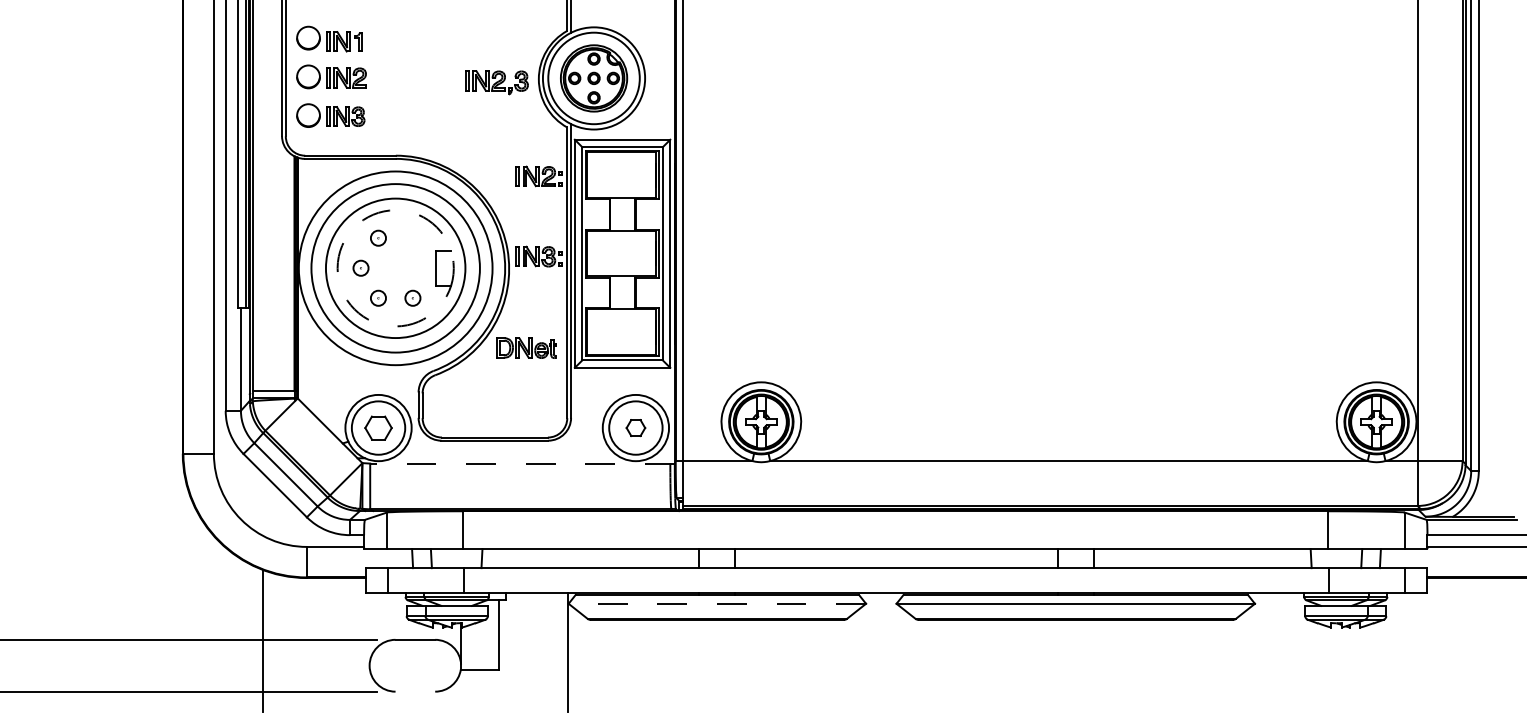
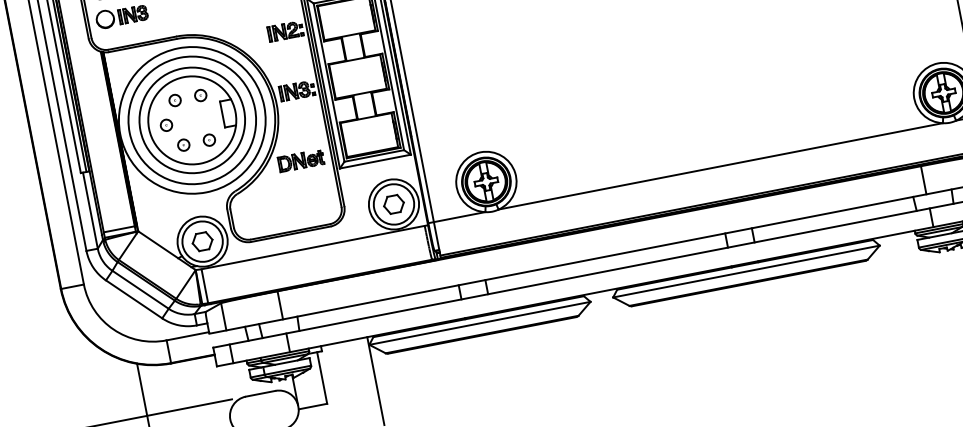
part: (412, 237) -> (200, 95), added
circle: (395, 268) -> (192, 120), dashed -> solid
part: (635, 427) -> (393, 204), size x1.43
line: (522, 463) -> (314, 247), dashed -> solid
line: (717, 603) -> (480, 323), dashed -> solid

